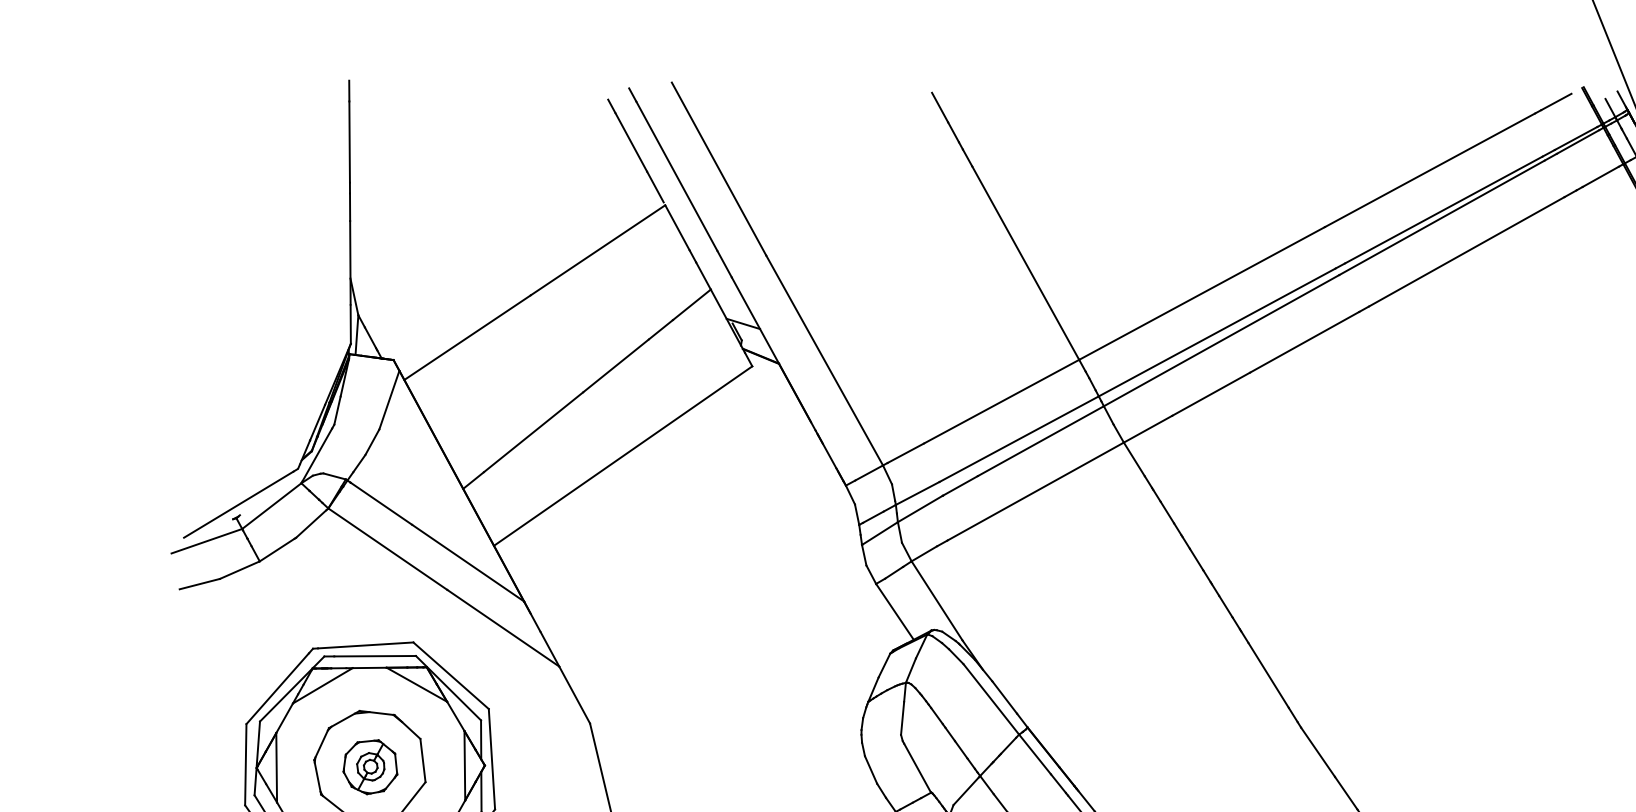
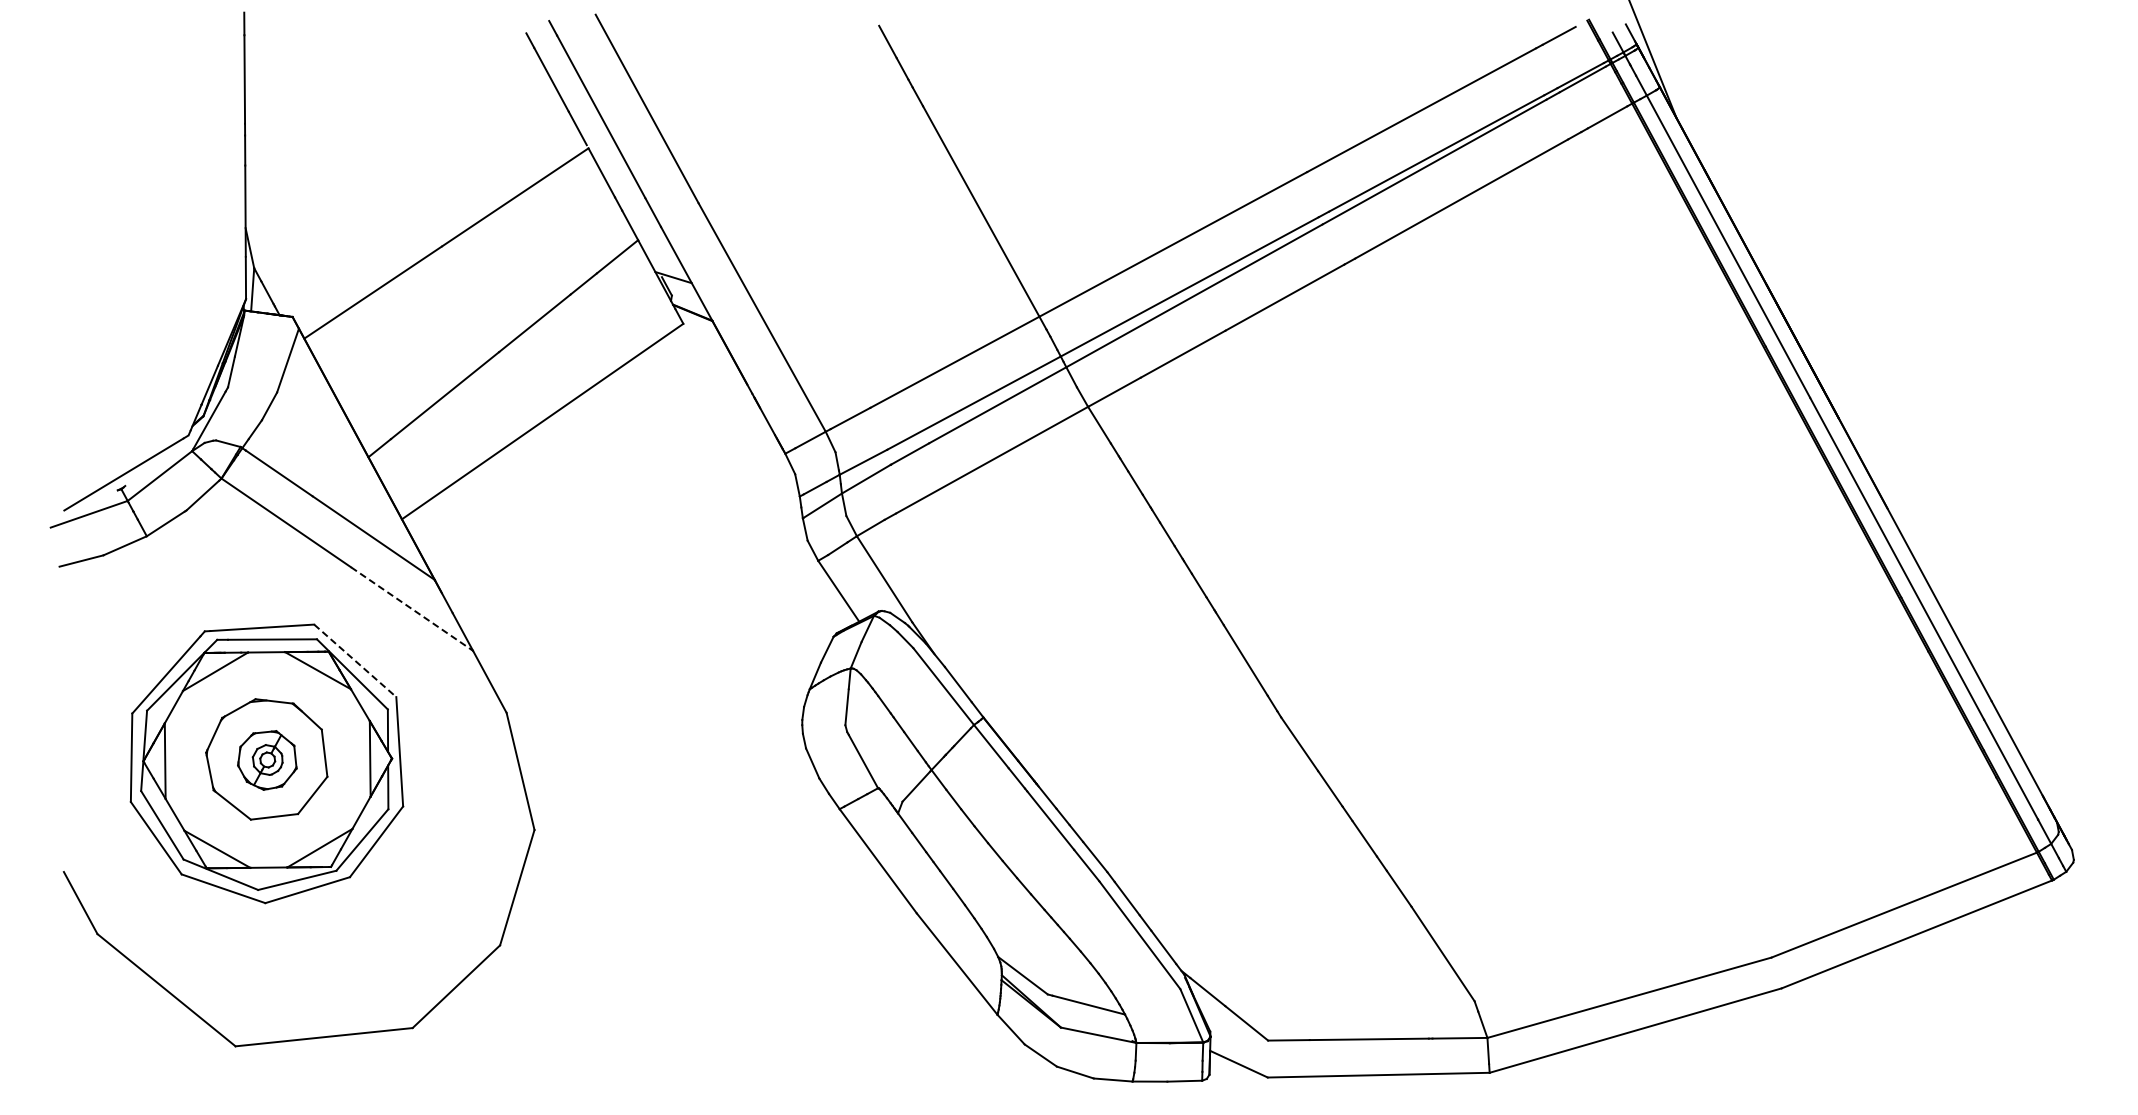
line: (503, 628) -> (412, 609), solid -> dashed
line: (451, 675) -> (355, 660), solid -> dashed

